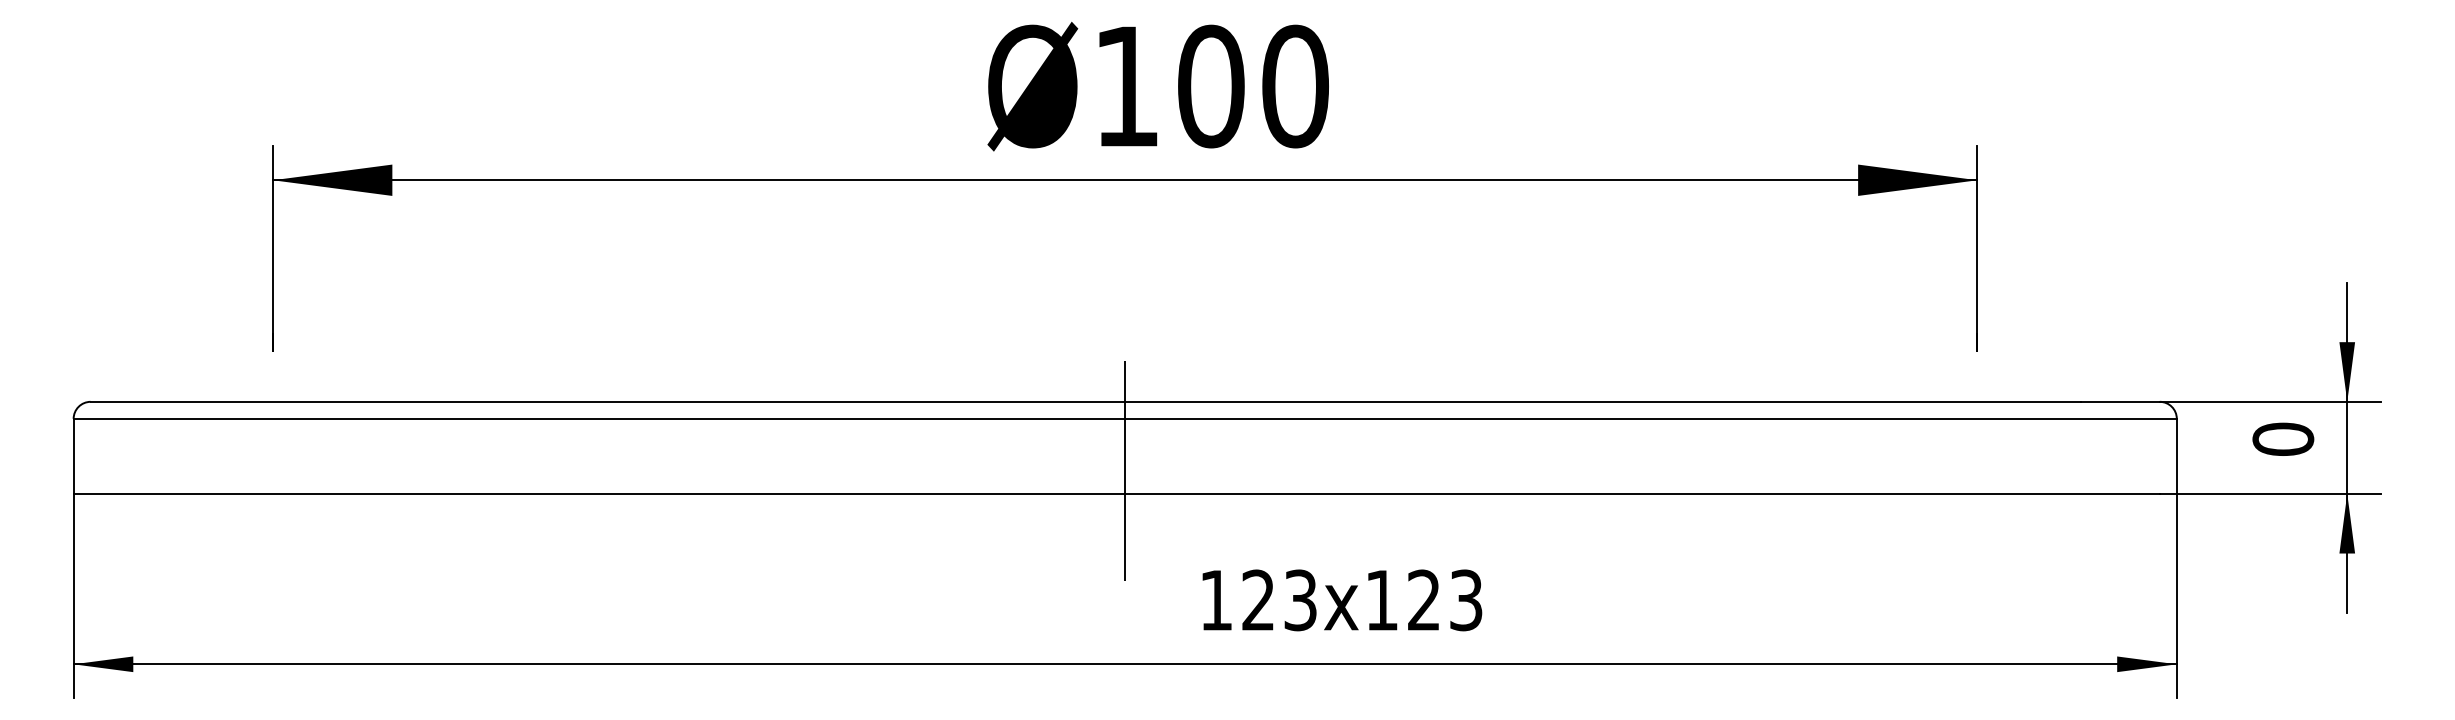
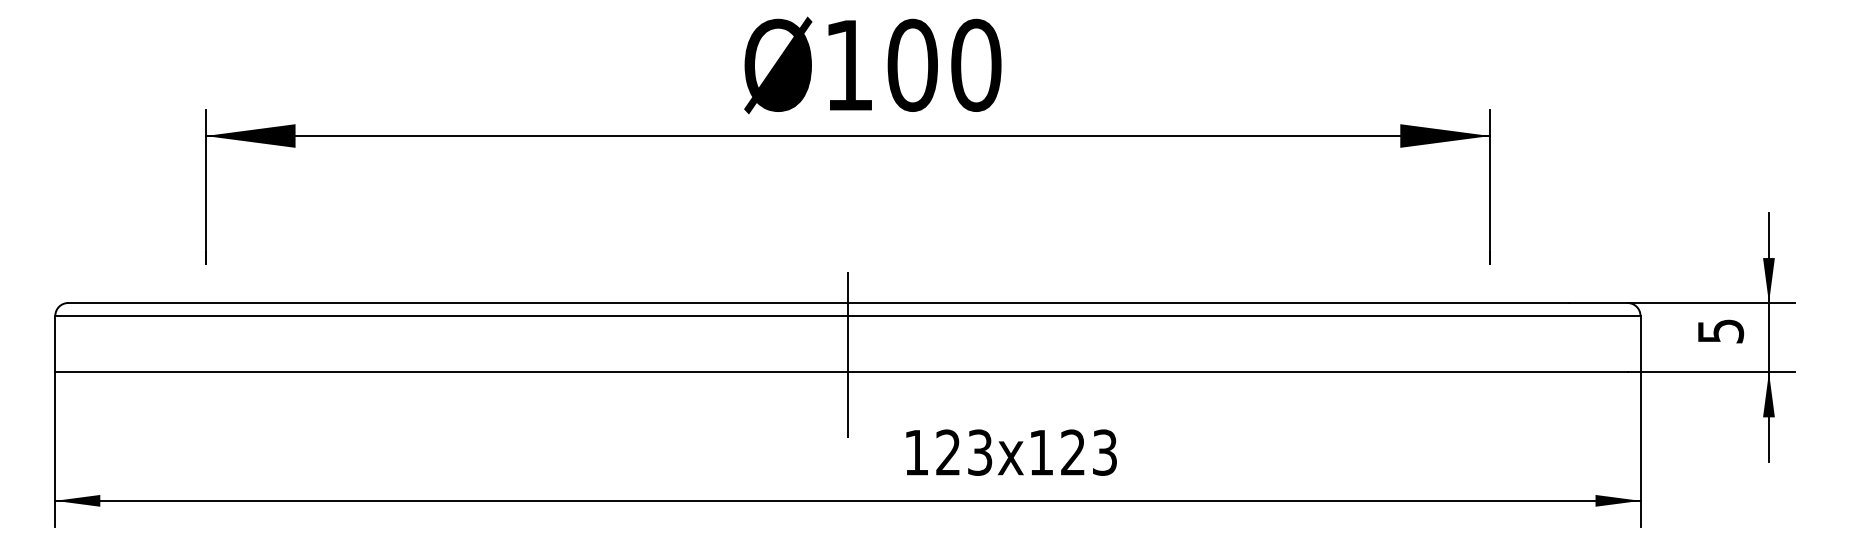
text: (2283, 438) -> (1720, 330), 0 -> 5

